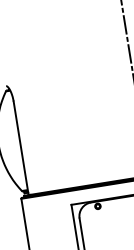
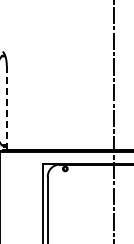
line: (20, 147) -> (6, 107), solid -> dashed

